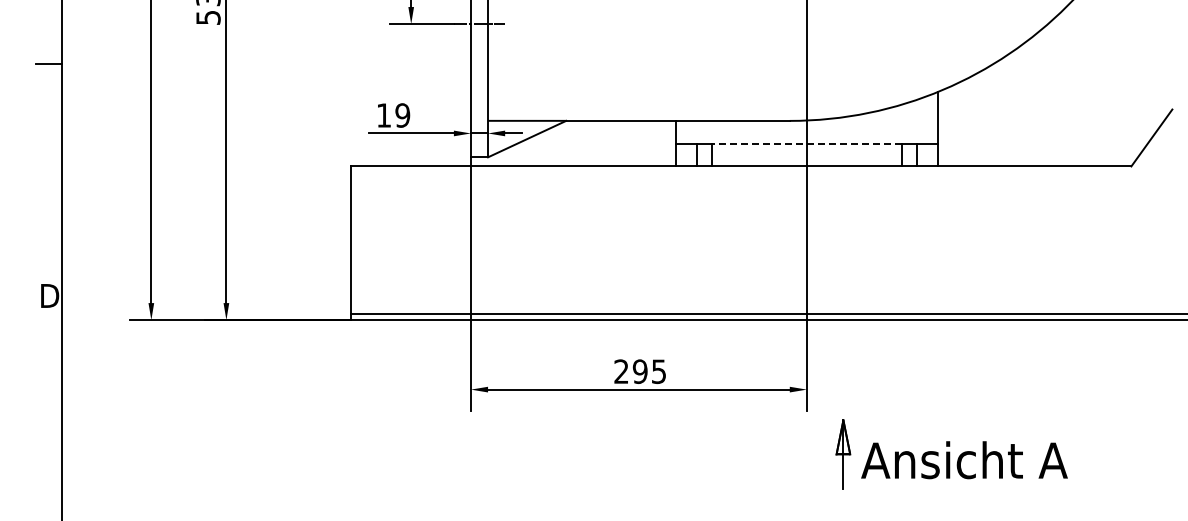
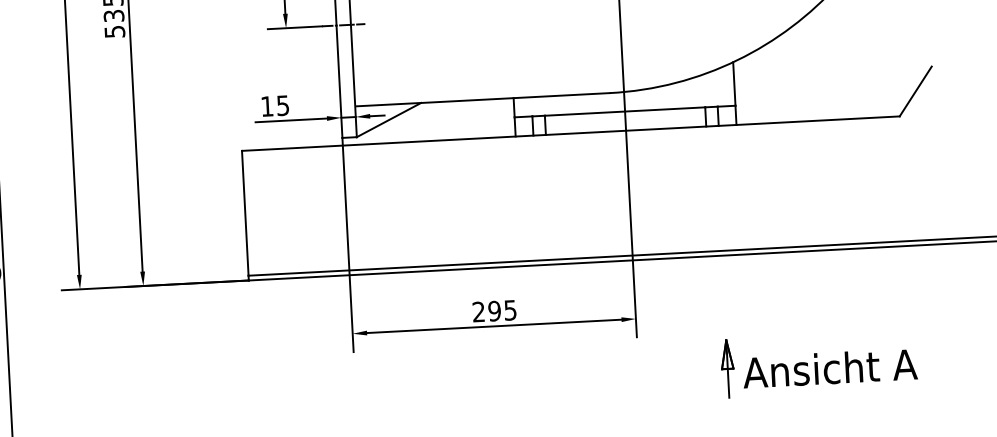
text: (402, 115) -> (282, 105), 19 -> 15
line: (806, 143) -> (624, 111), dashed -> solid
part: (951, 454) -> (818, 364), moved

